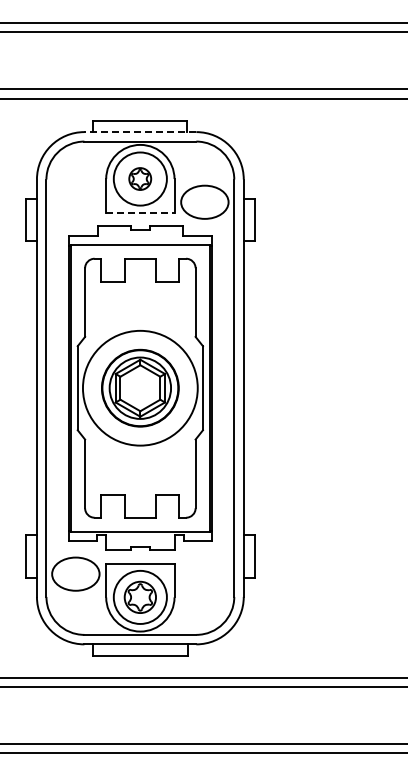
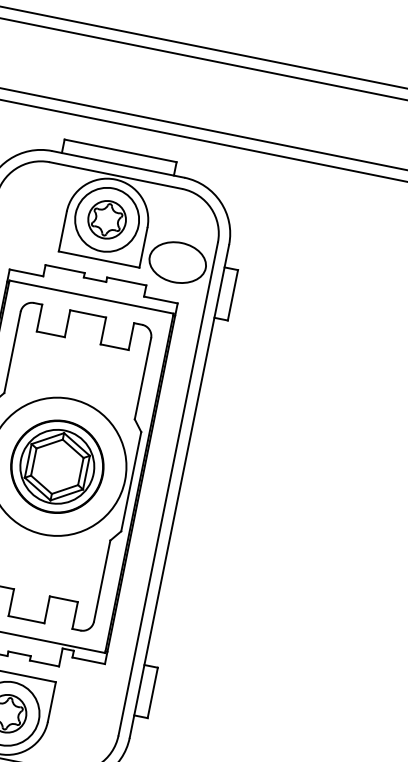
line: (140, 132) -> (118, 164), dashed -> solid
part: (139, 178) -> (106, 218), size x1.43
line: (140, 212) -> (99, 259), dashed -> solid

